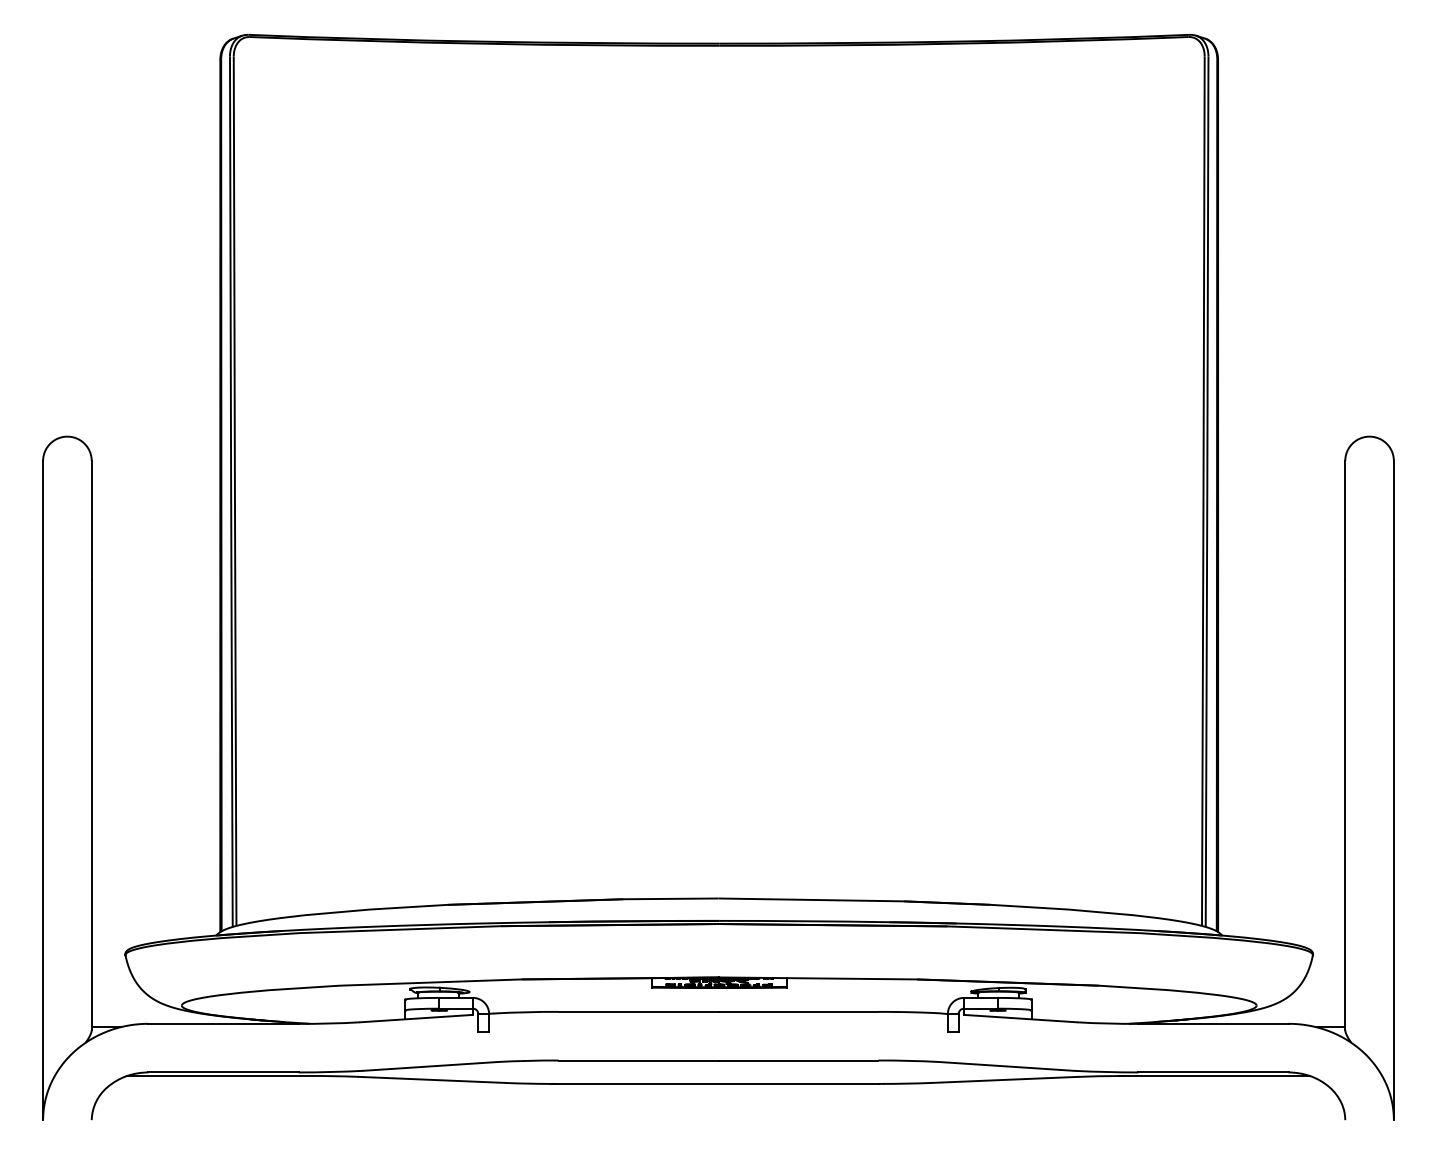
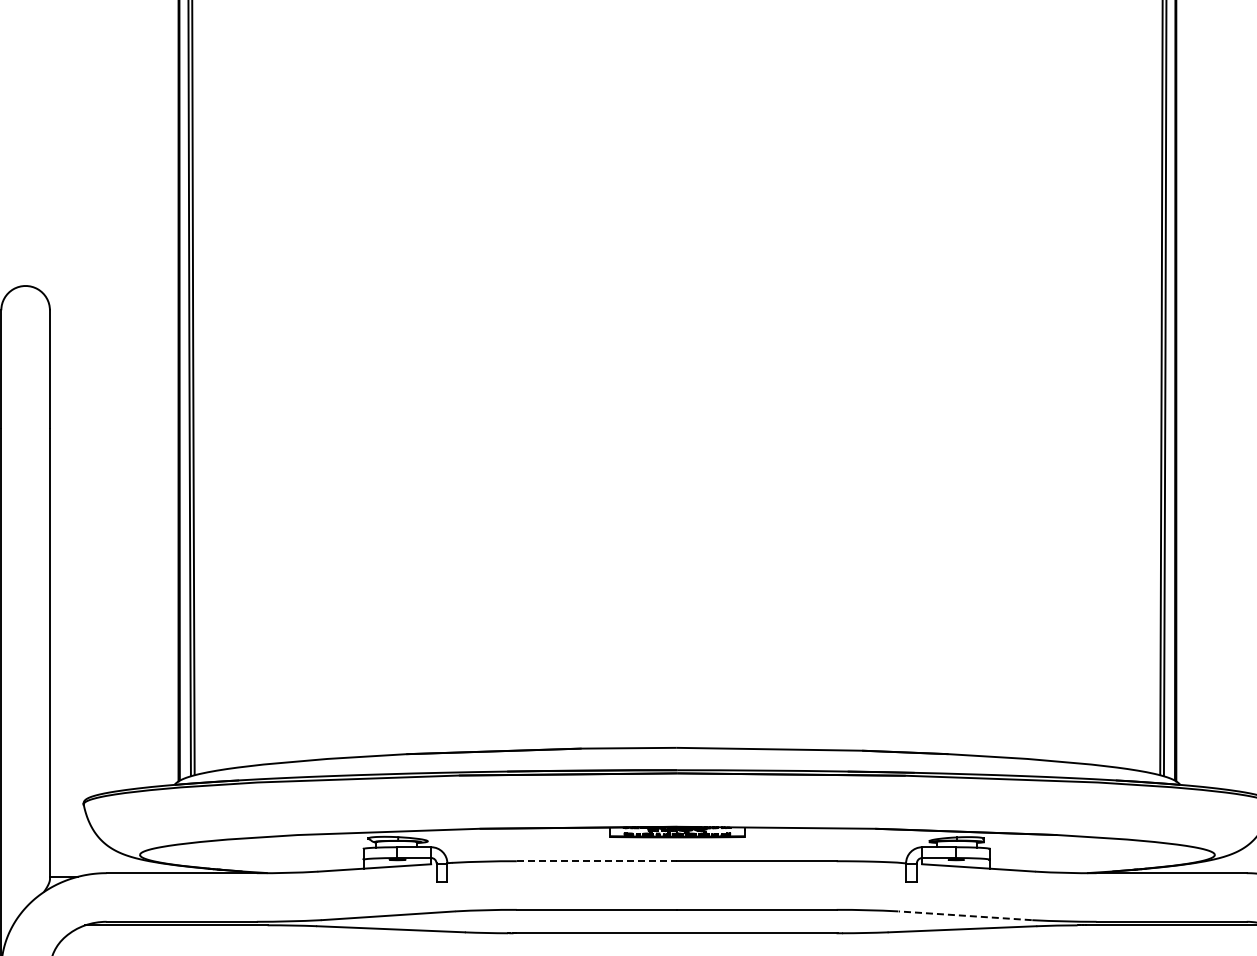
line: (638, 1011) -> (596, 860), solid -> dashed
line: (1007, 1066) -> (965, 915), solid -> dashed

